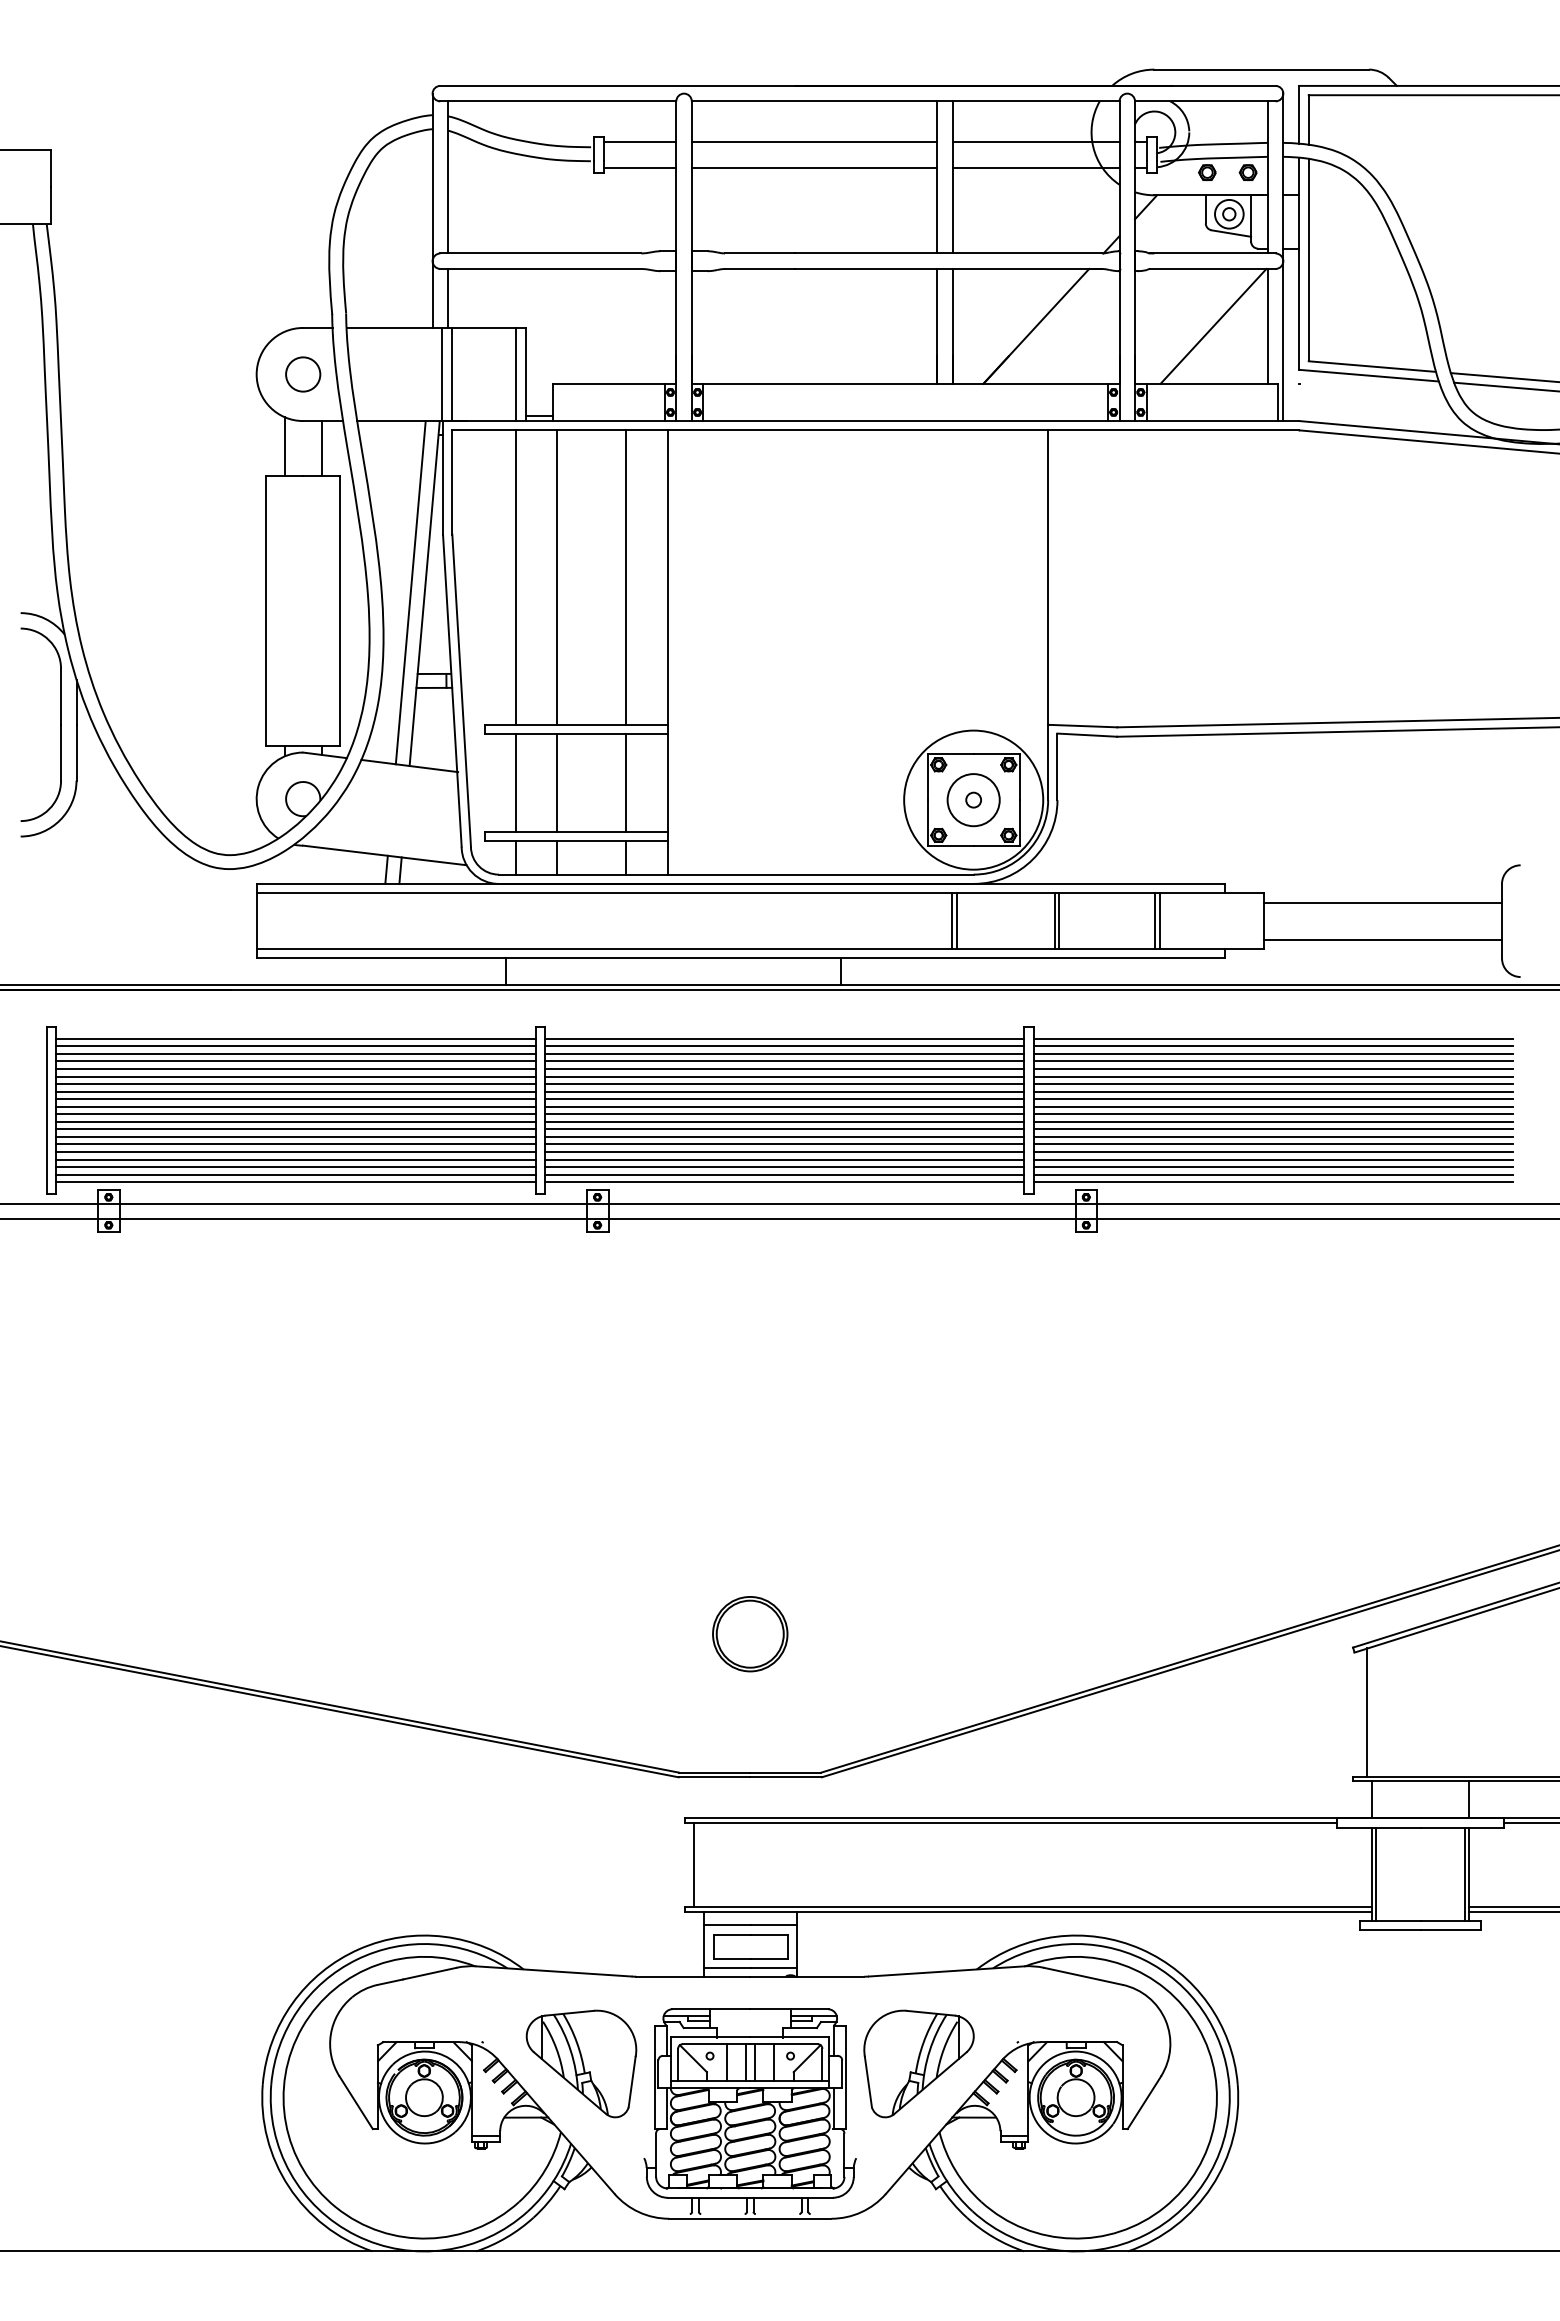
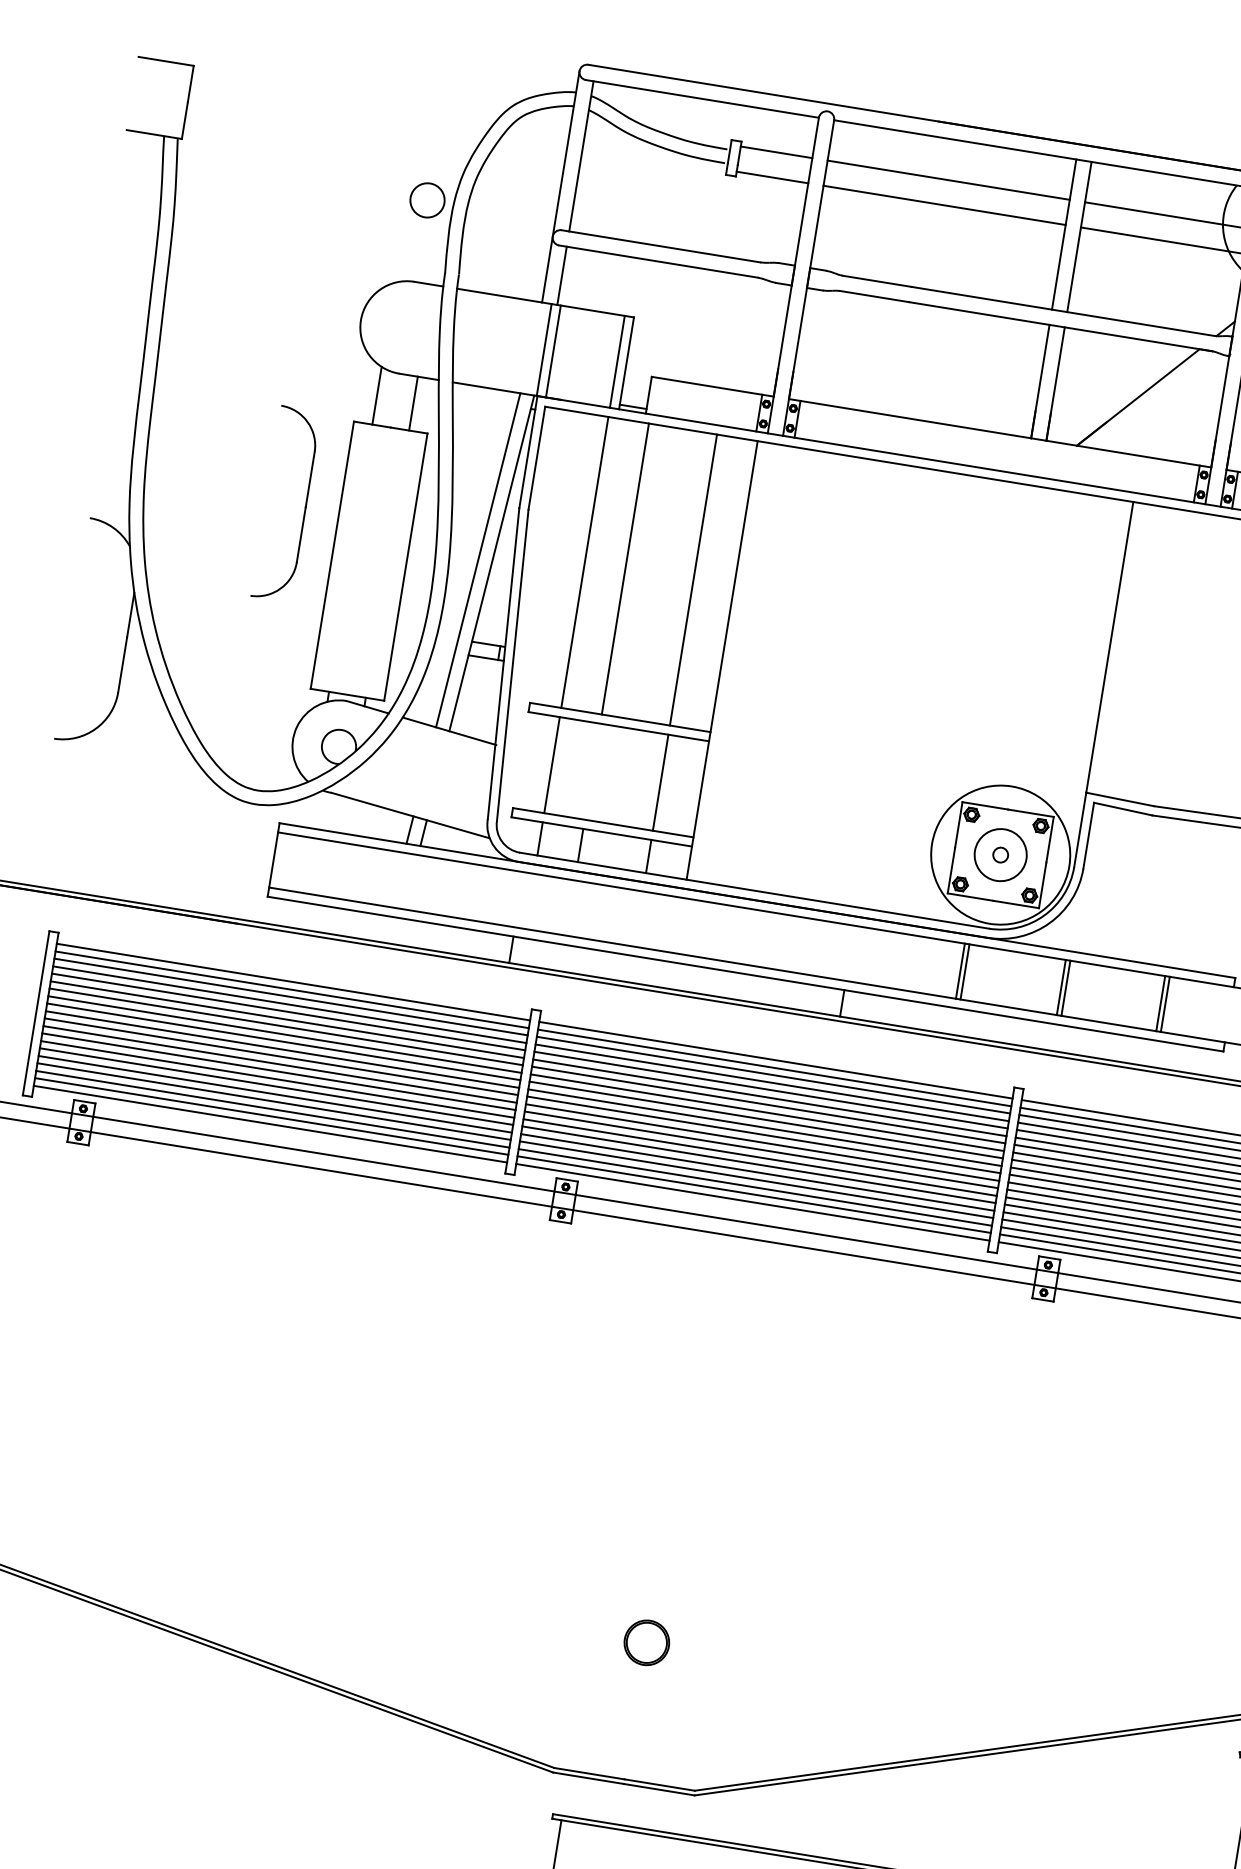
circle: (303, 374) -> (427, 200), moved
part: (60, 724) -> (305, 506), moved
line: (557, 782) -> (592, 771), removed
part: (750, 1634) -> (646, 1643), size x0.6

